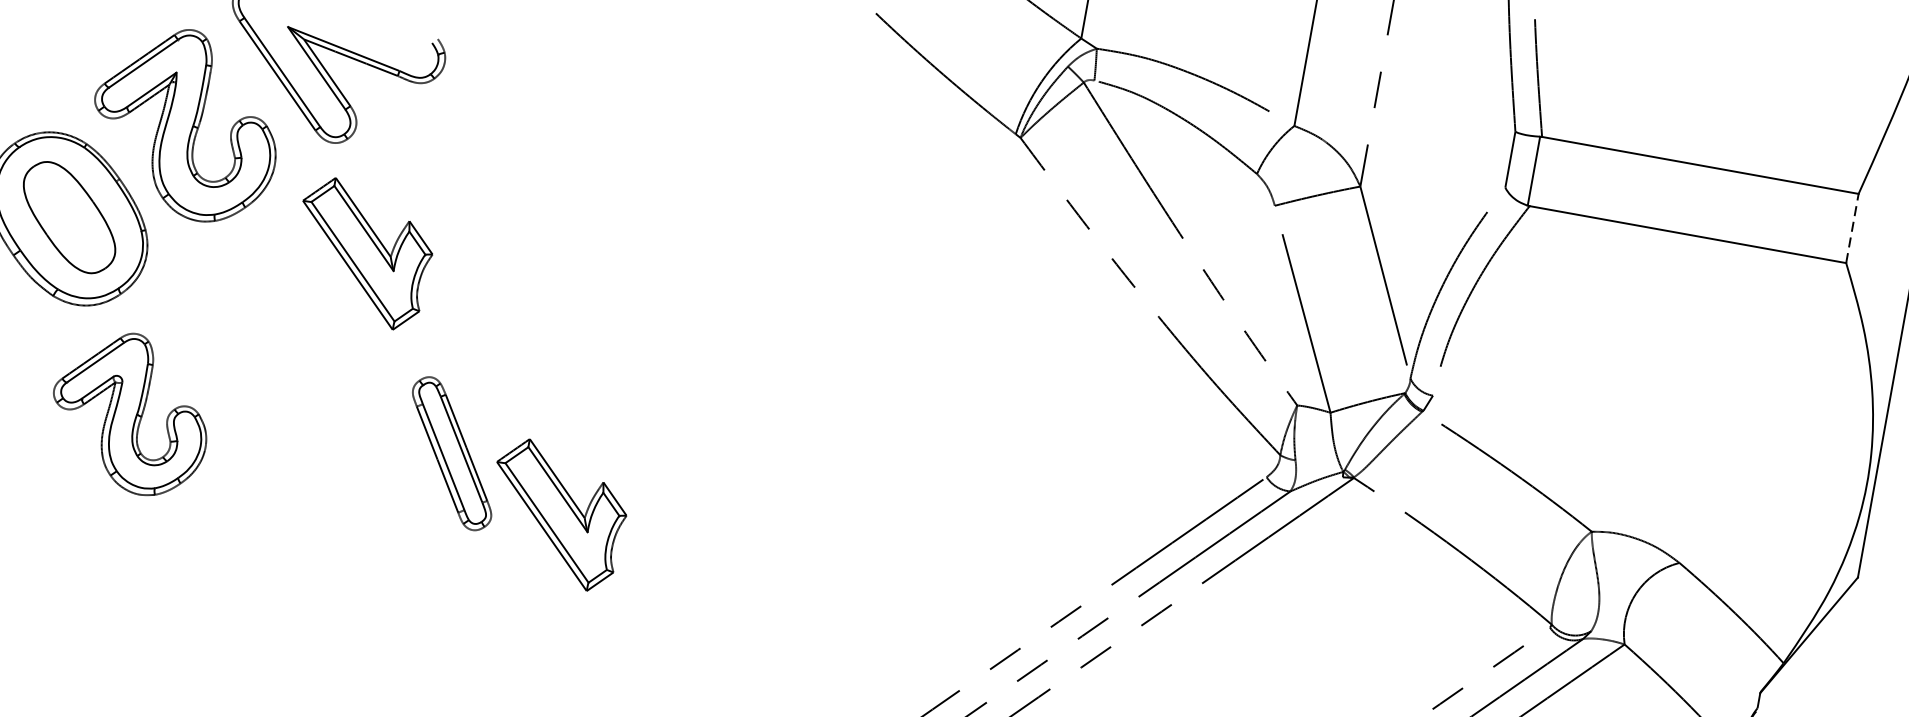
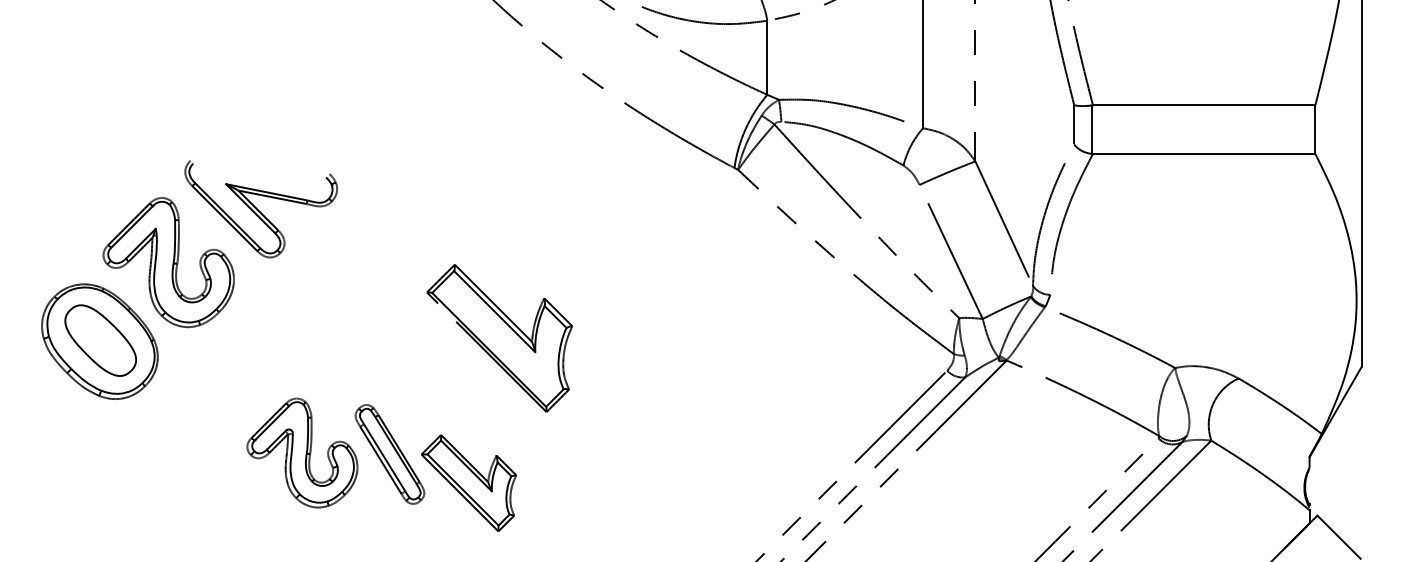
line: (1852, 228) -> (1315, 129), dashed -> solid
part: (362, 252) -> (304, 328), removed
part: (637, 316) -> (499, 338), added
part: (131, 412) -> (302, 452), moved

